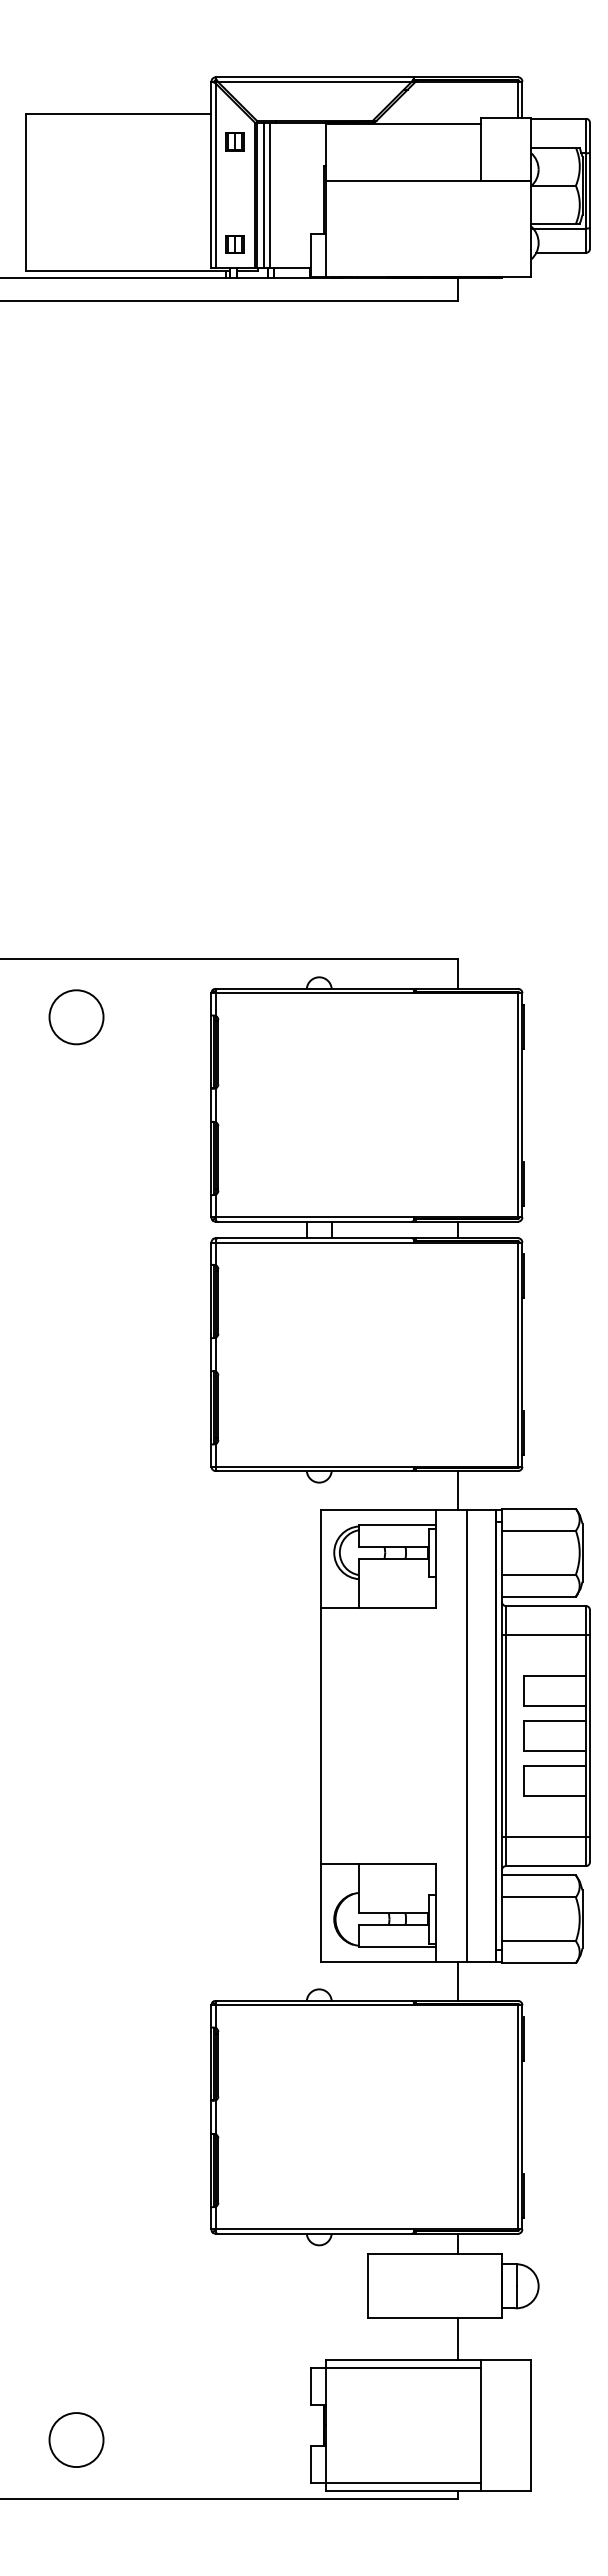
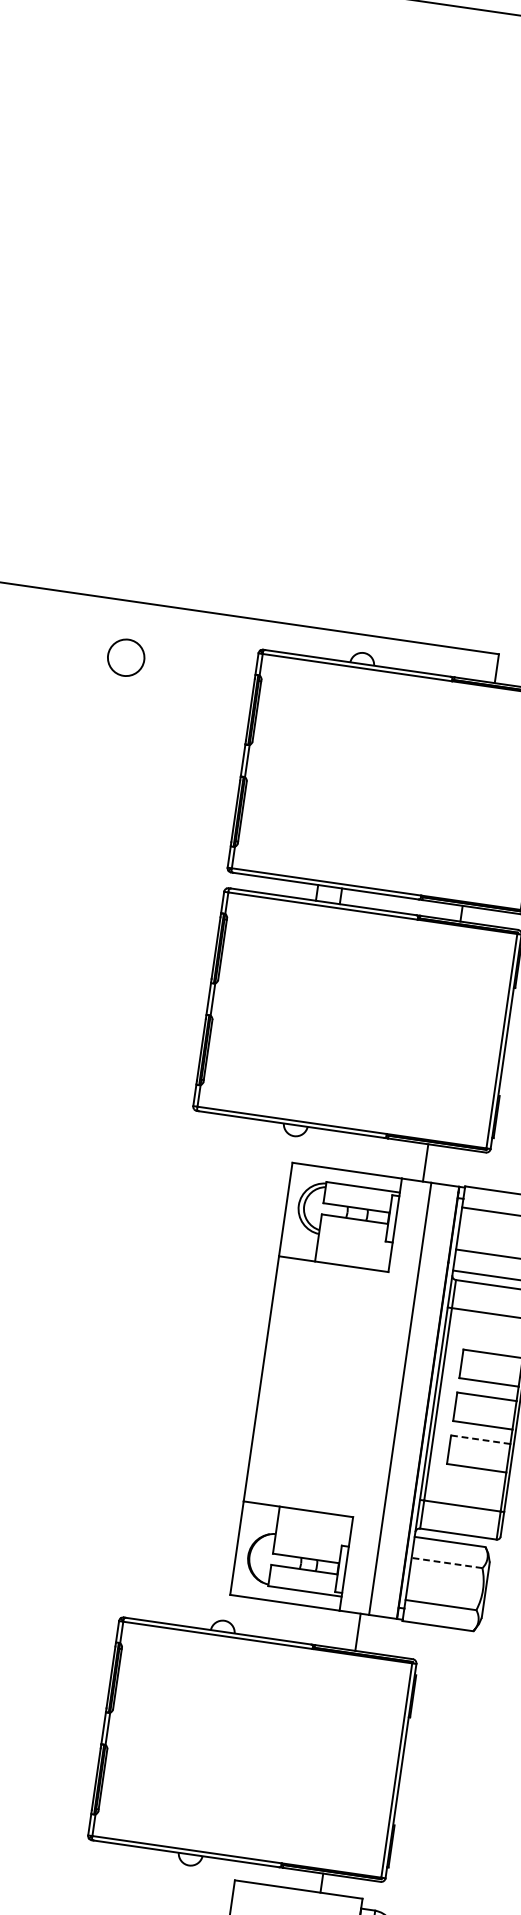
circle: (76, 1017) -> (126, 657), size x0.7
line: (555, 1766) -> (480, 1440), solid -> dashed
line: (538, 1897) -> (446, 1563), solid -> dashed

